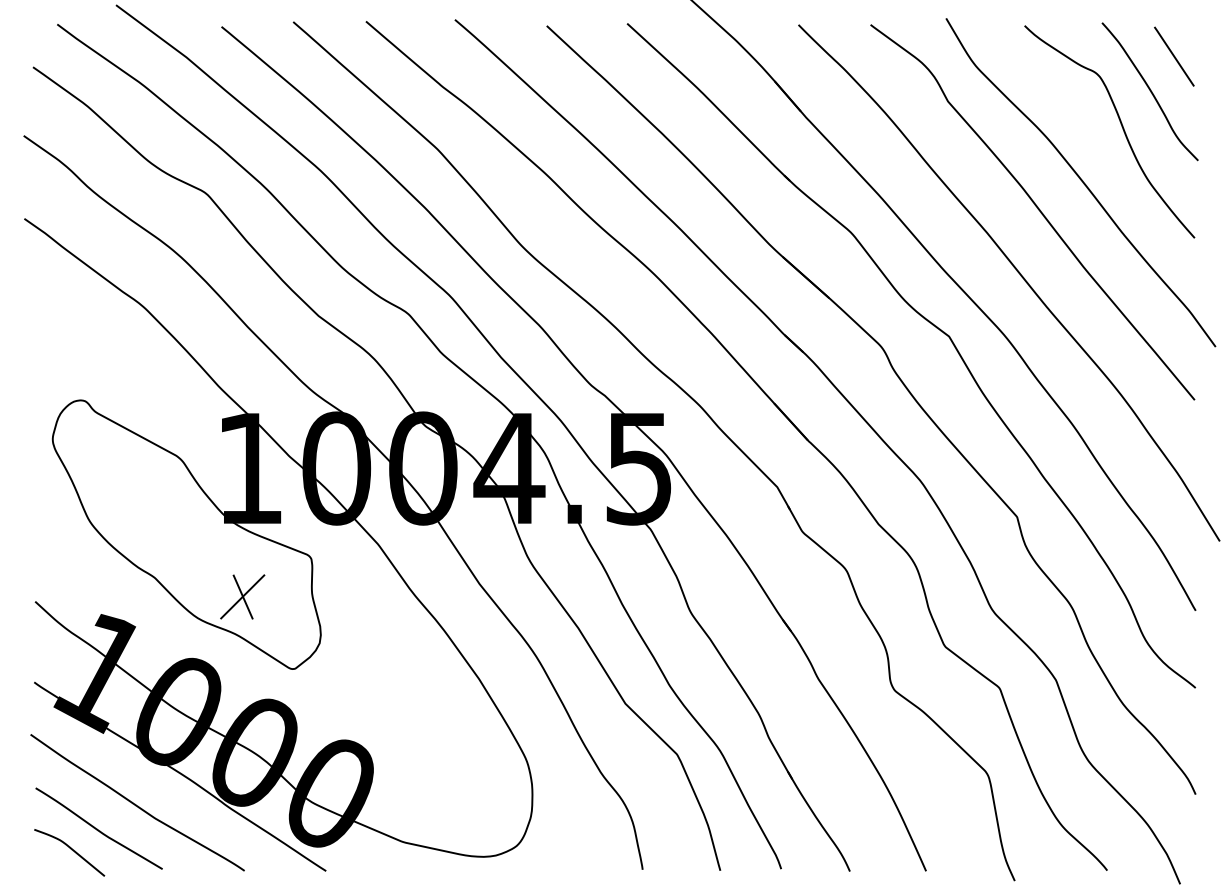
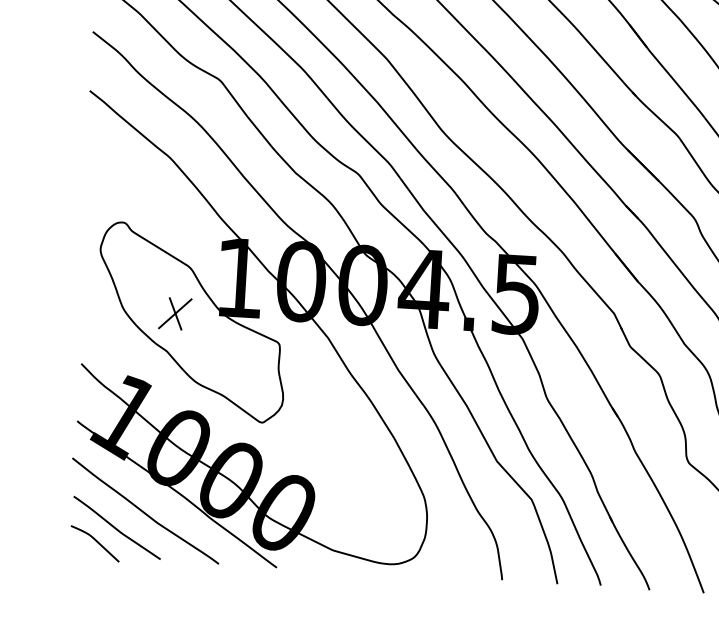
part: (242, 596) -> (175, 313), moved

